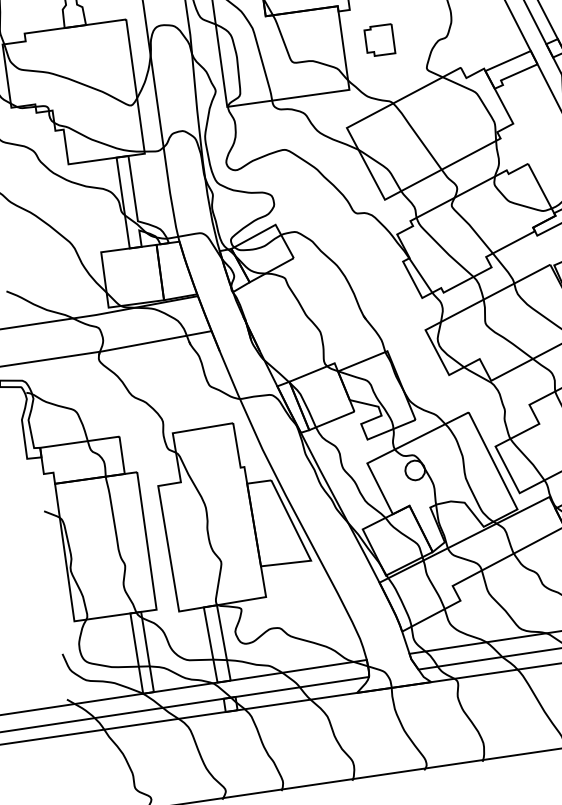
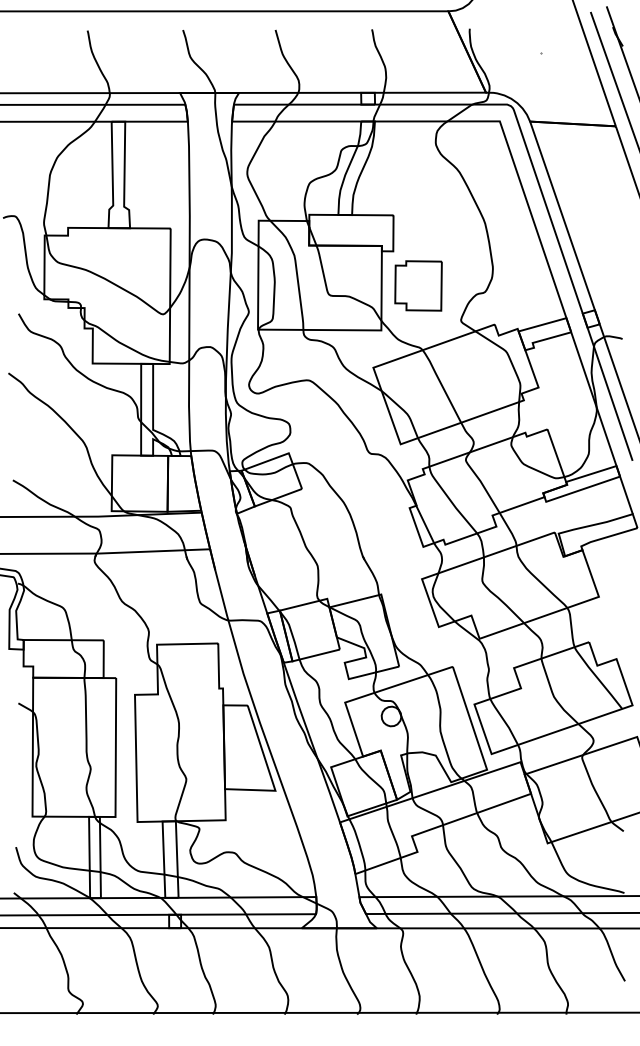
part: (379, 40) -> (418, 285), size x1.67

